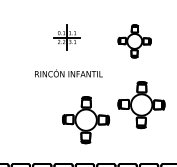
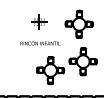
part: (133, 40) -> (78, 23), size x1.43

